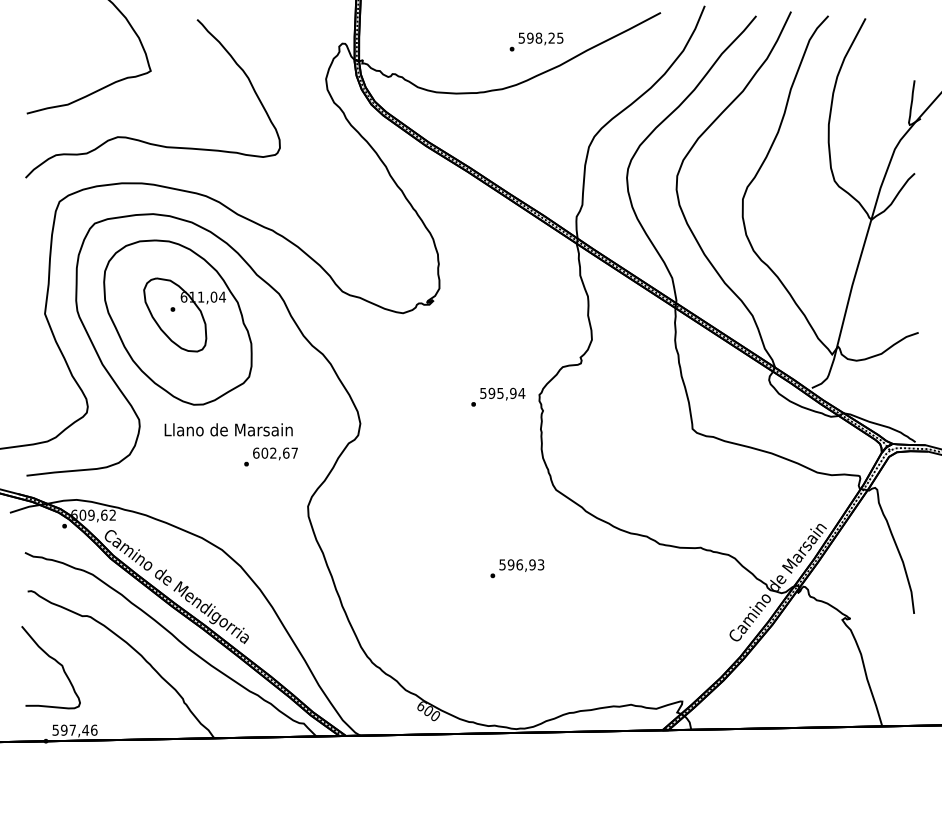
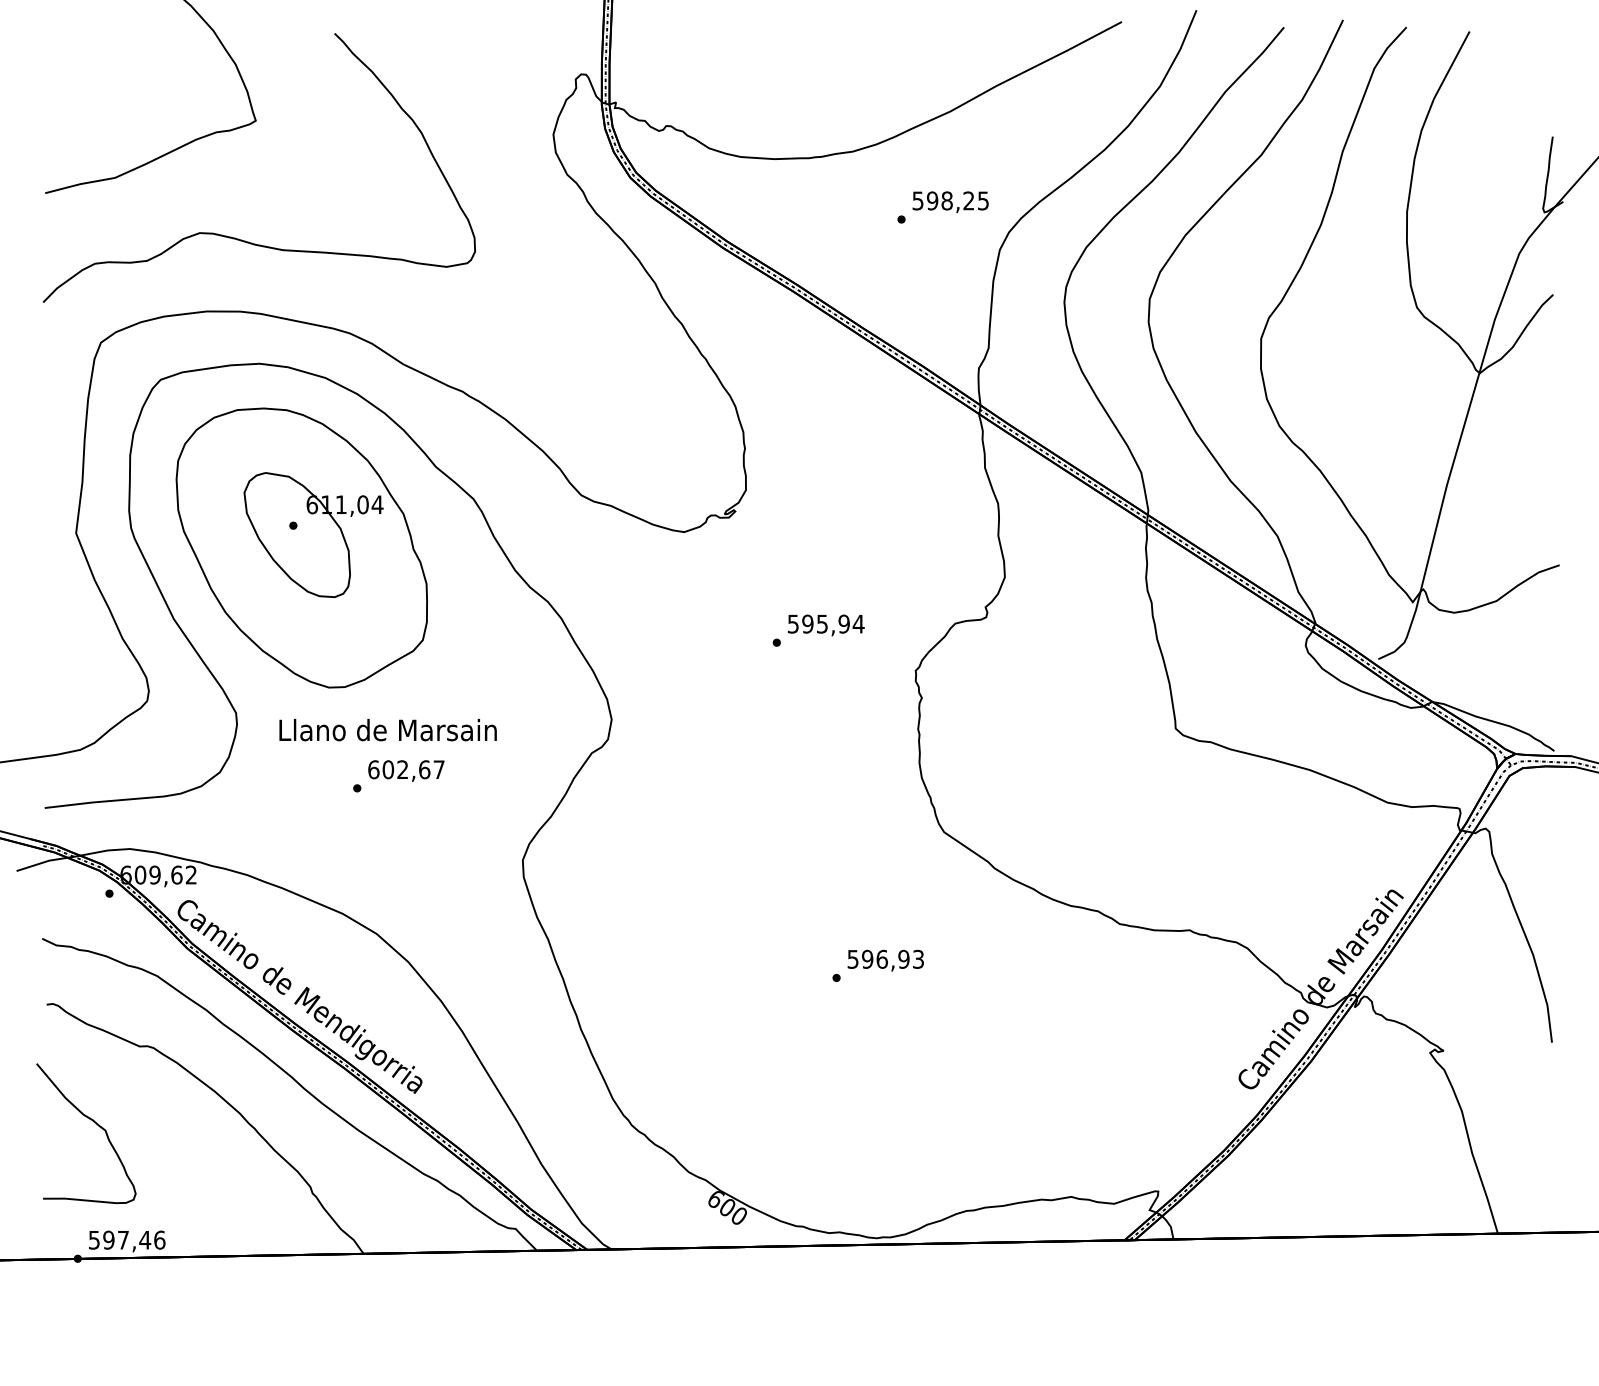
text: (536, 41) -> (942, 206), moved
text: (498, 396) -> (819, 629), moved
text: (270, 456) -> (397, 775), moved

